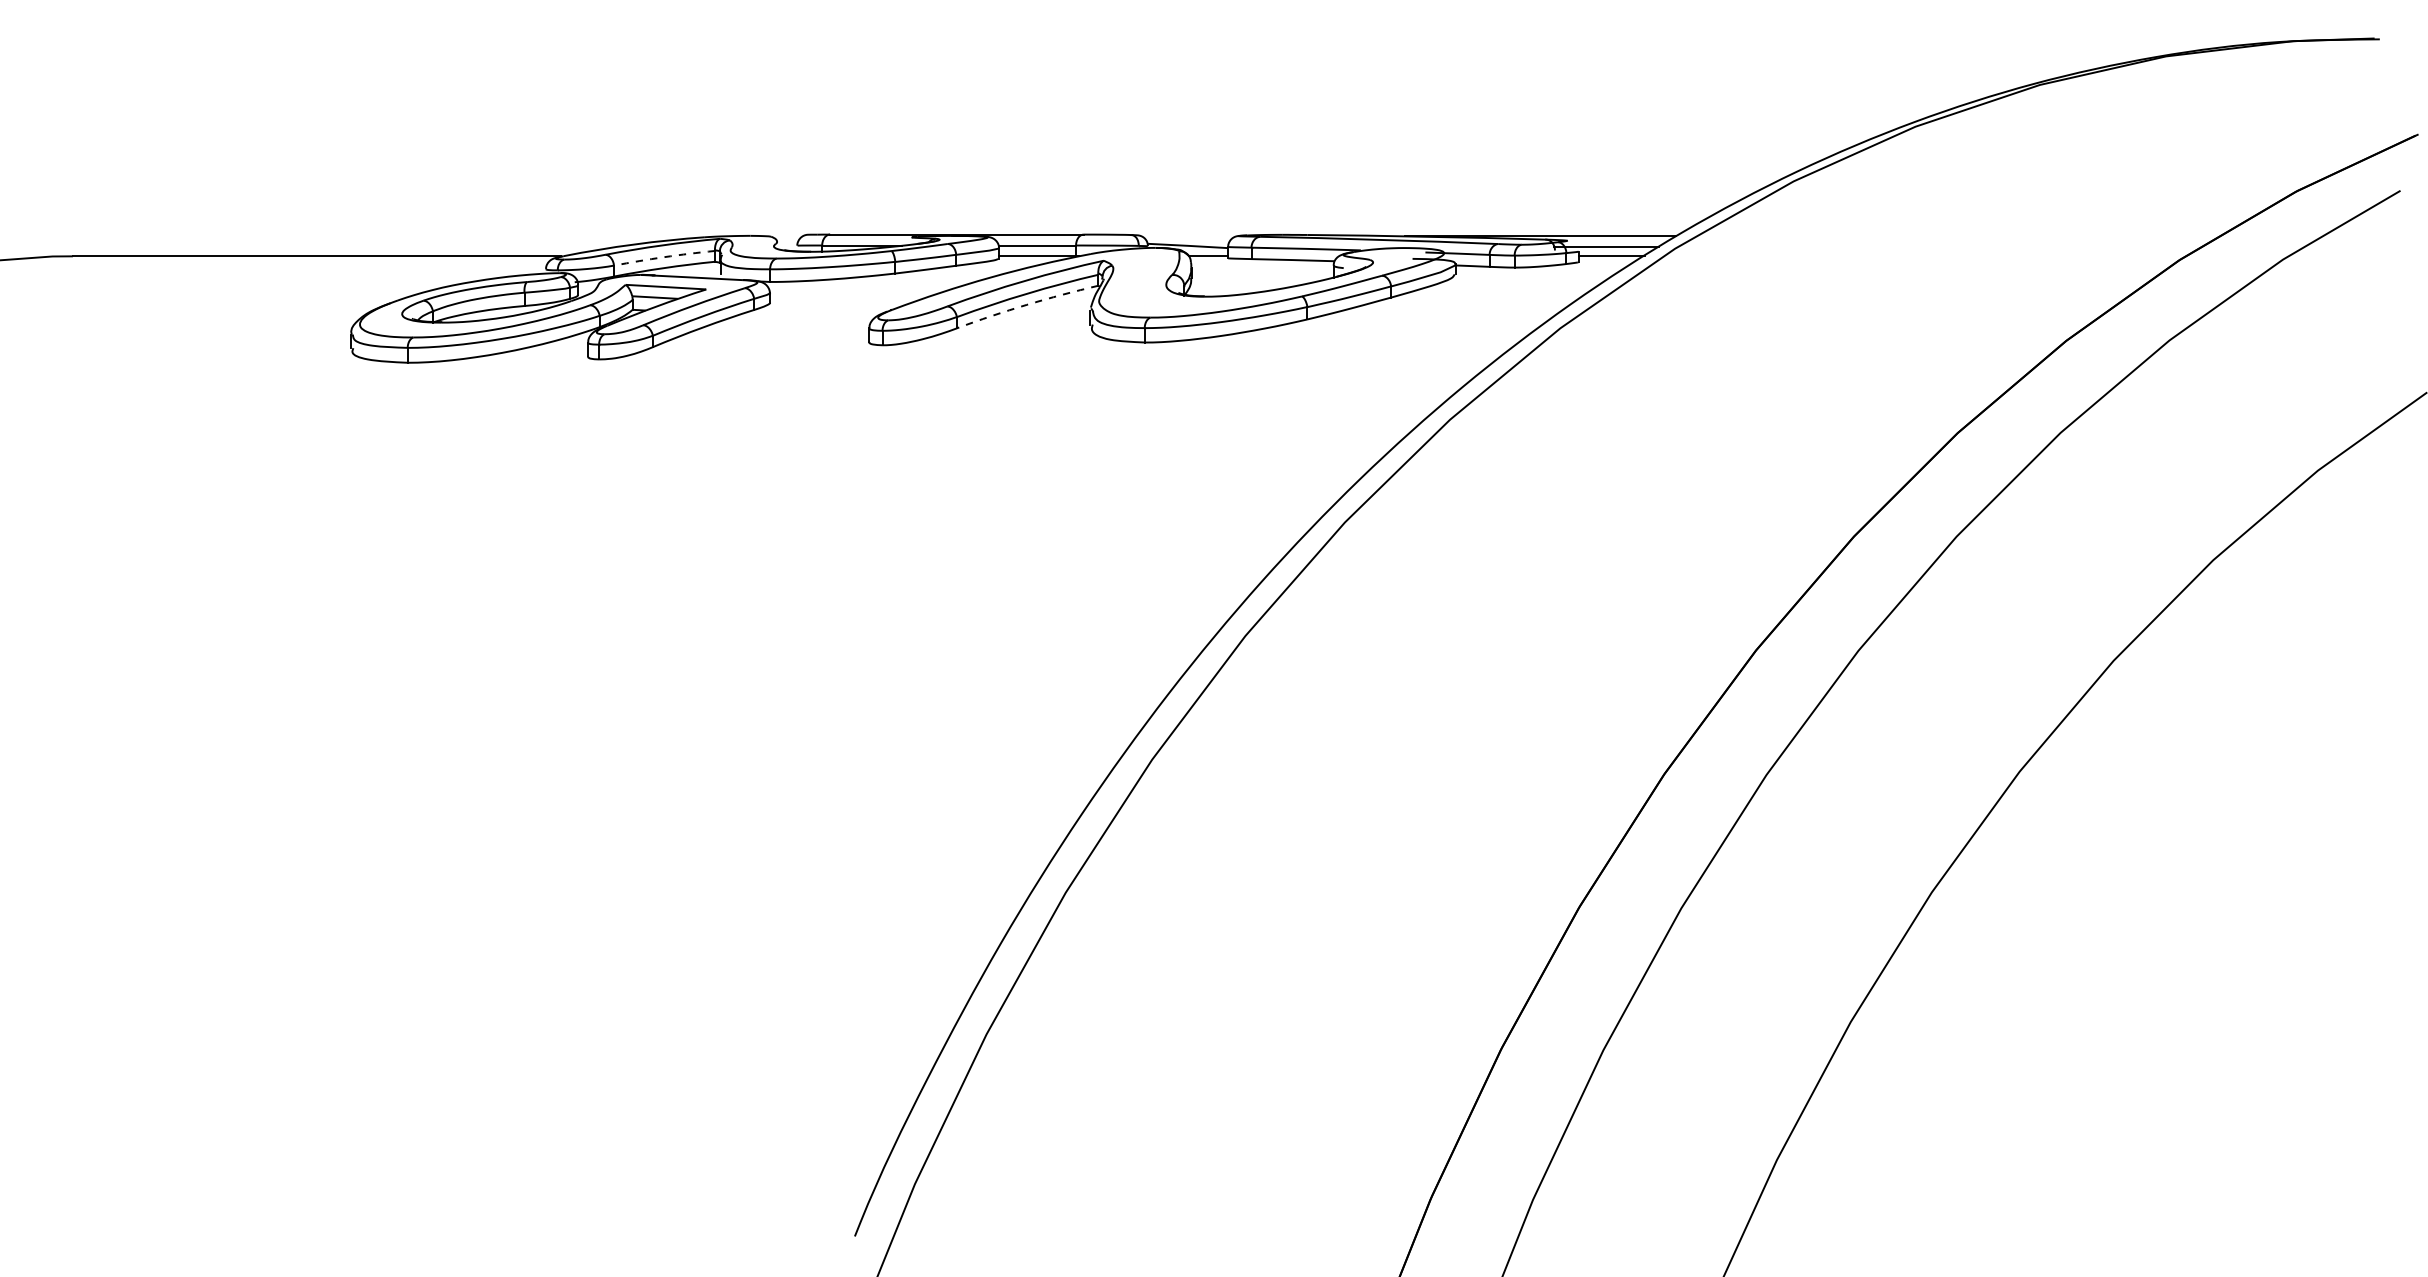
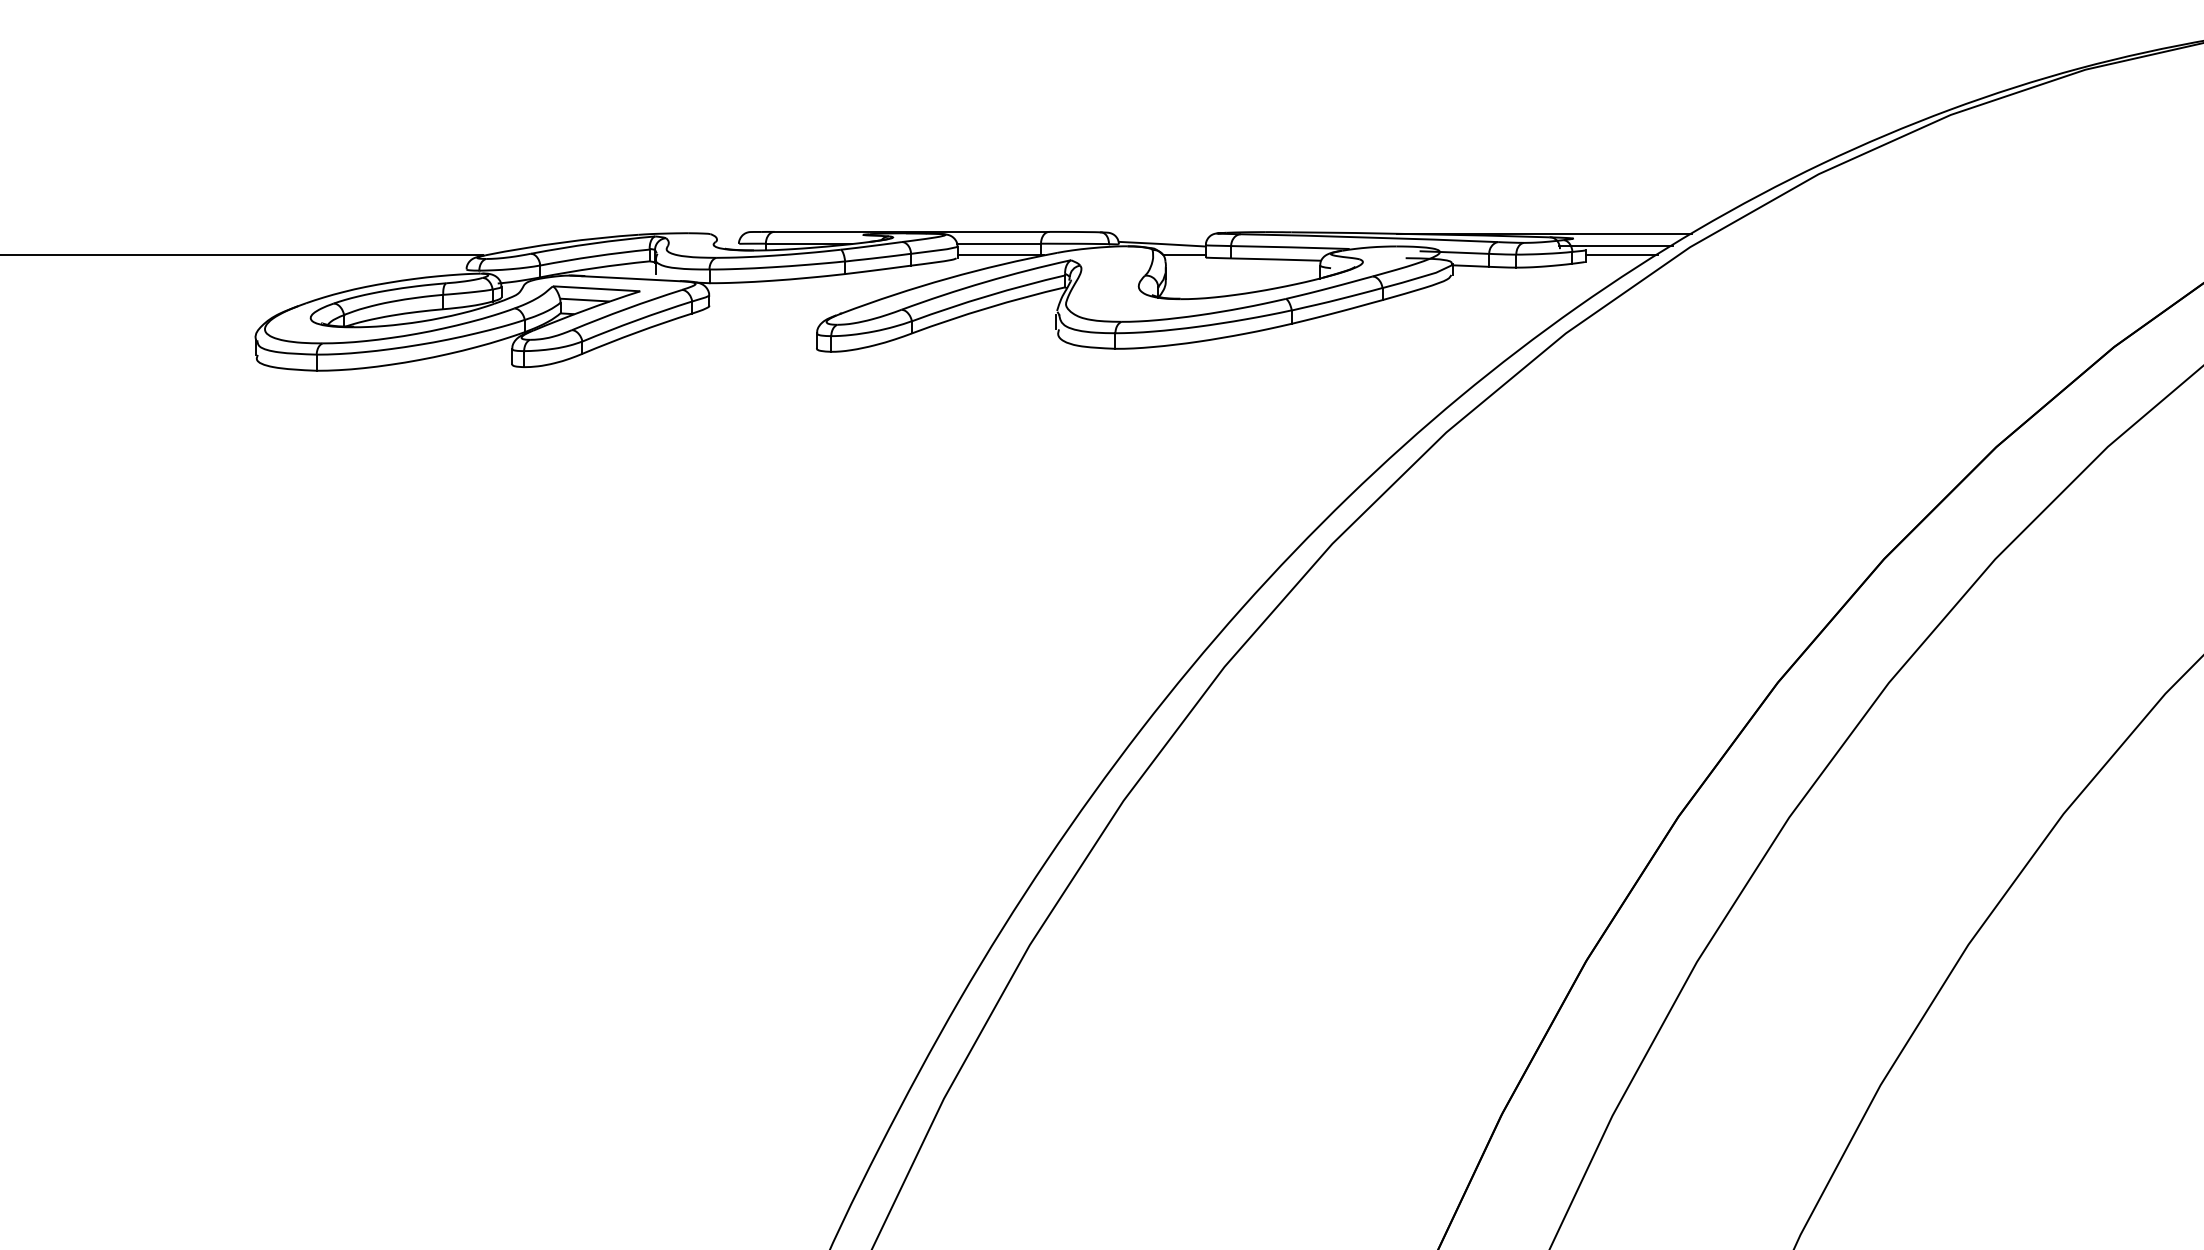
arc: (664, 257) -> (595, 256), dashed -> solid
arc: (1026, 304) -> (987, 307), dashed -> solid

